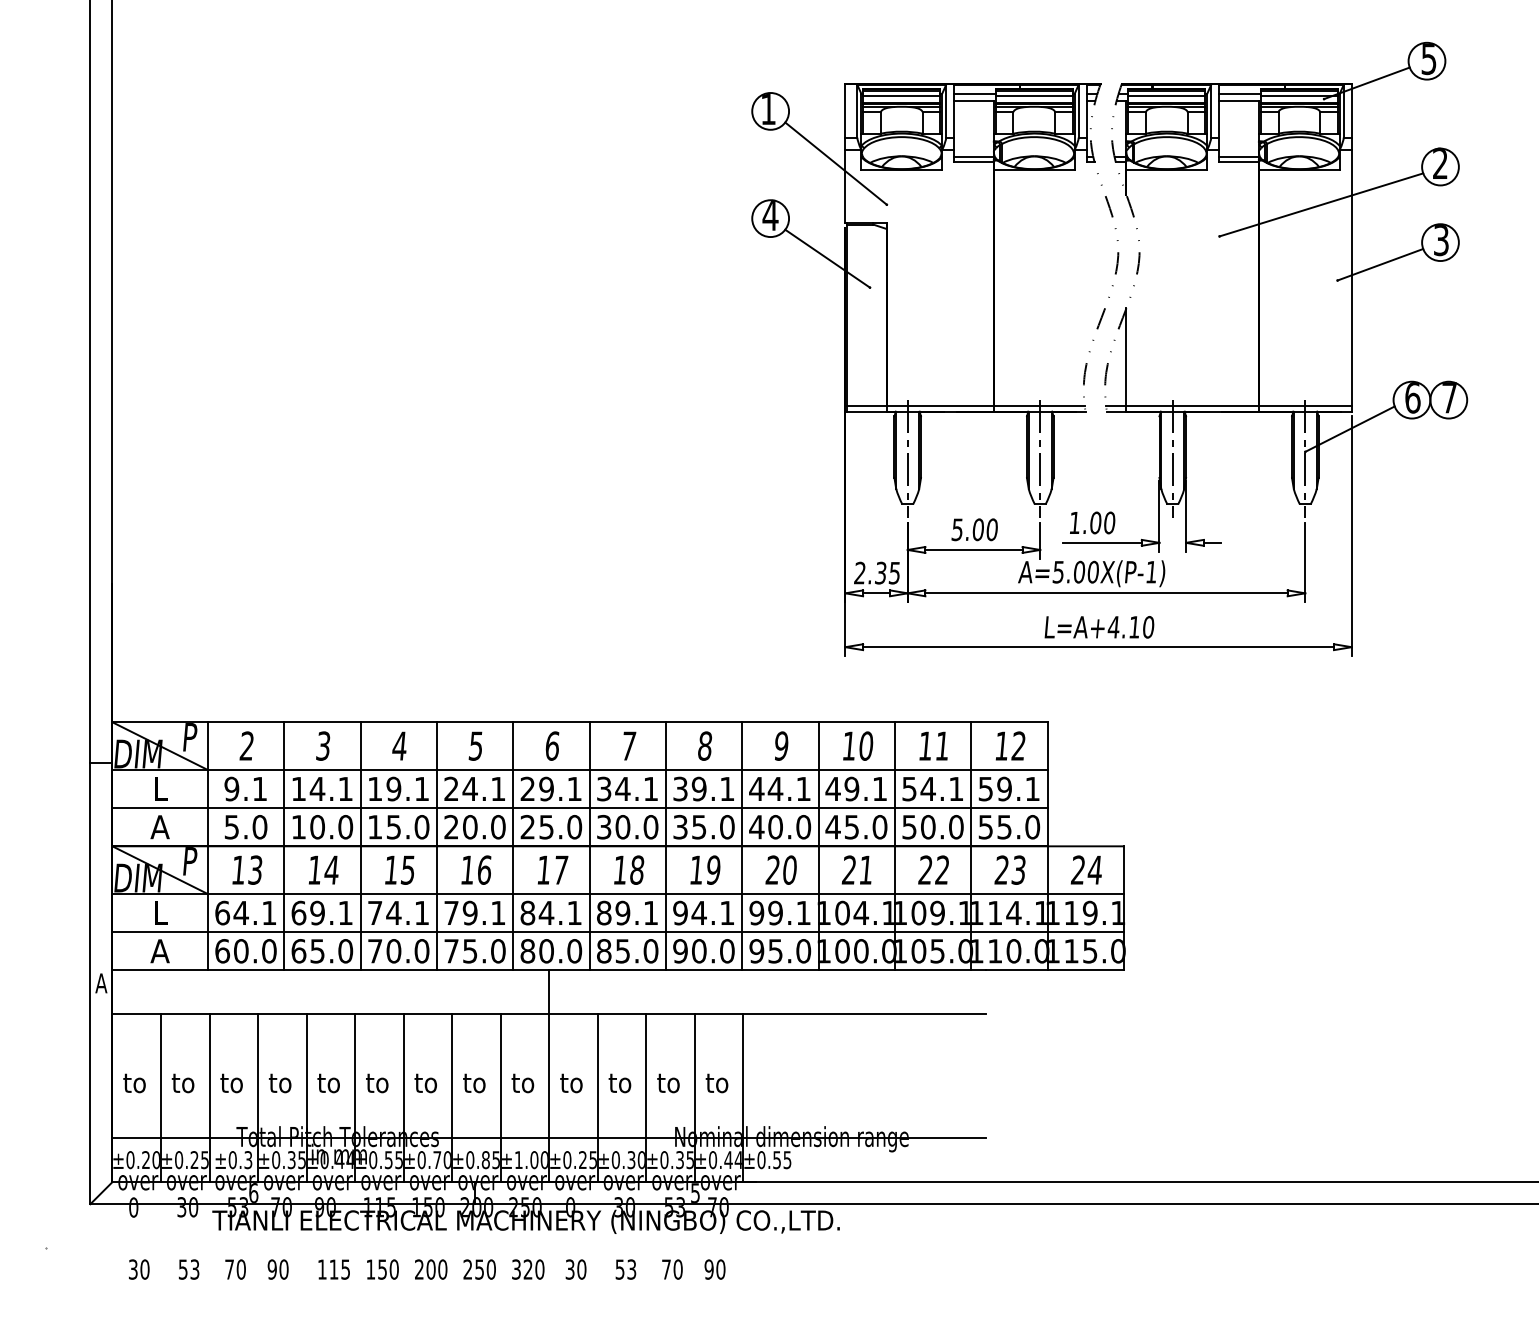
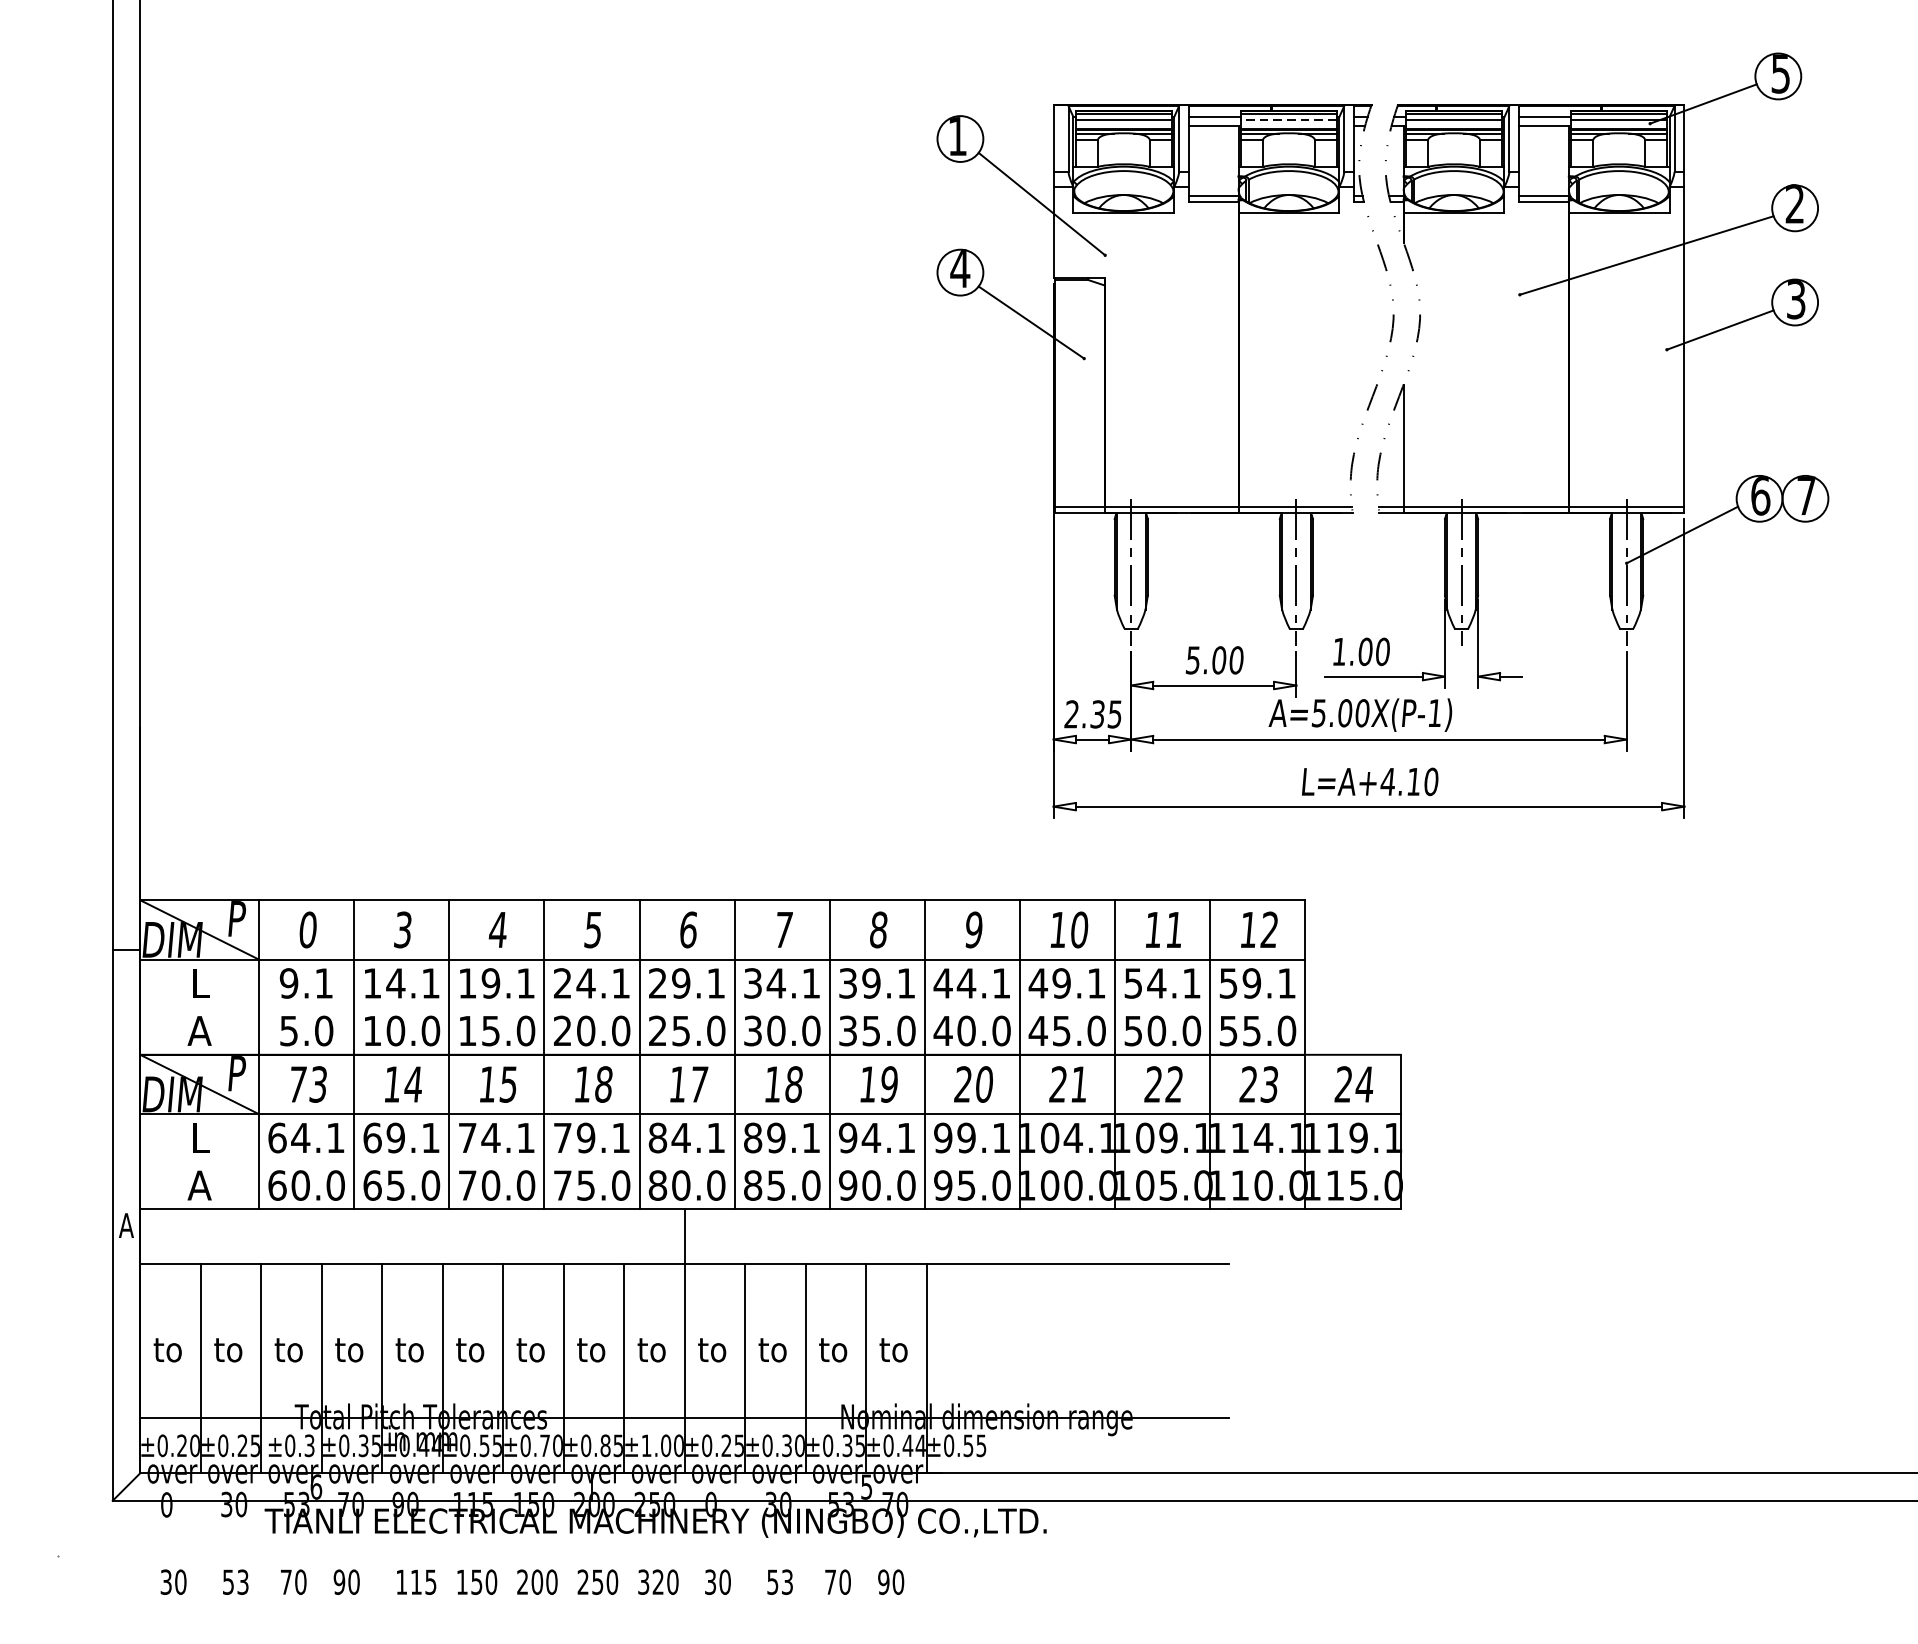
line: (1033, 96) -> (1287, 120), solid -> dashed
text: (246, 745) -> (307, 929), 2 -> 0
line: (579, 808) -> (722, 1007), removed
text: (239, 869) -> (298, 1083), 13 -> 73
text: (484, 869) -> (603, 1083), 16 -> 18
line: (617, 932) -> (769, 1162), removed

